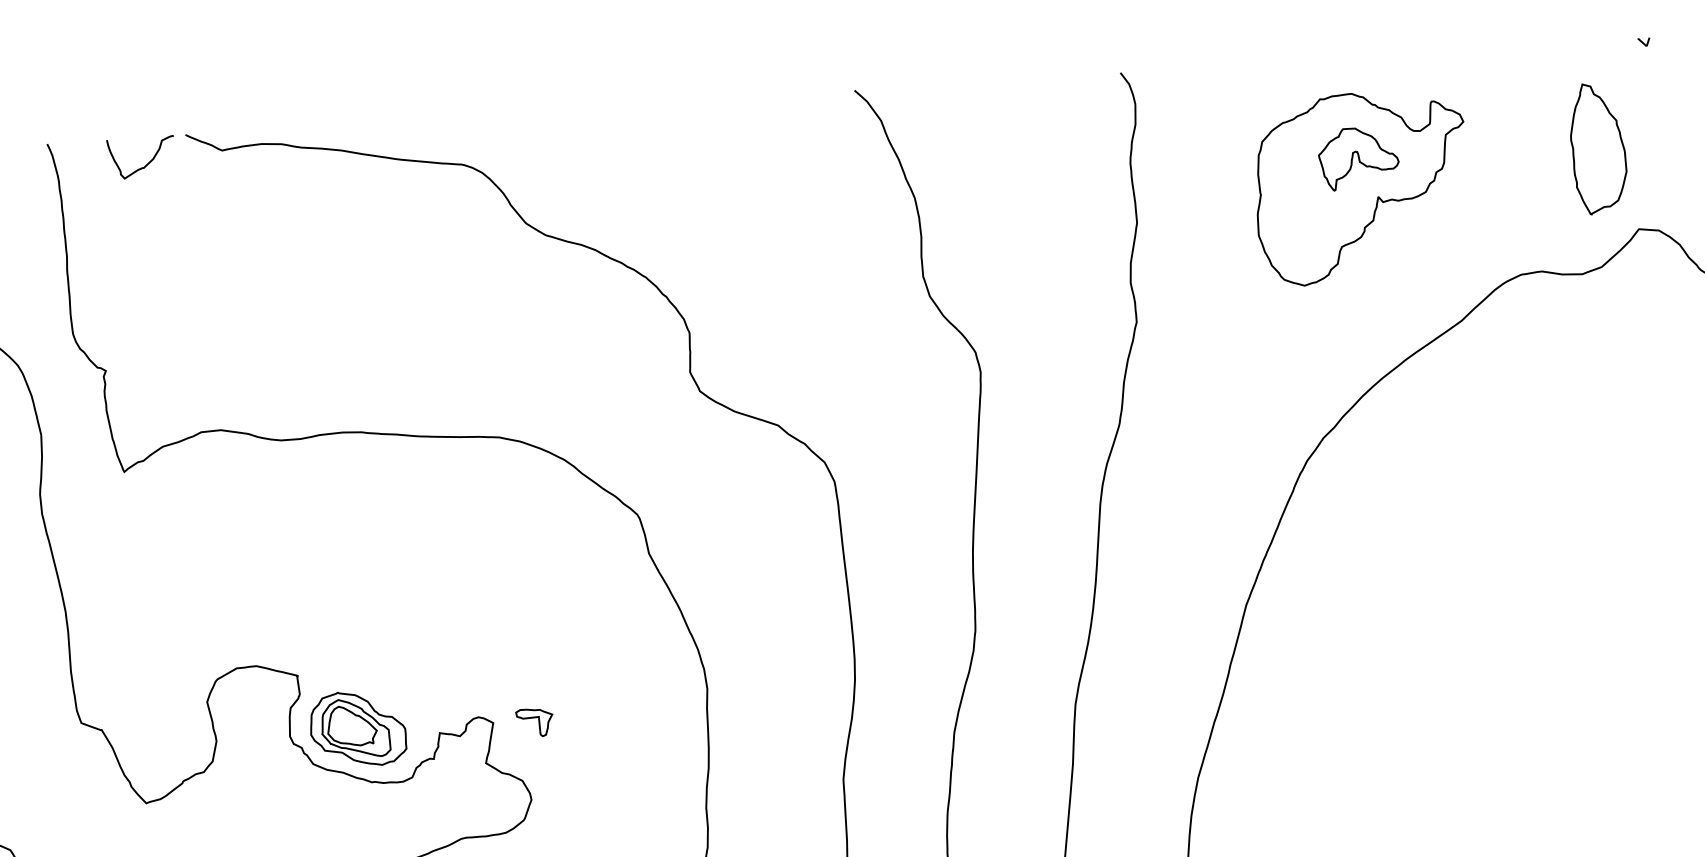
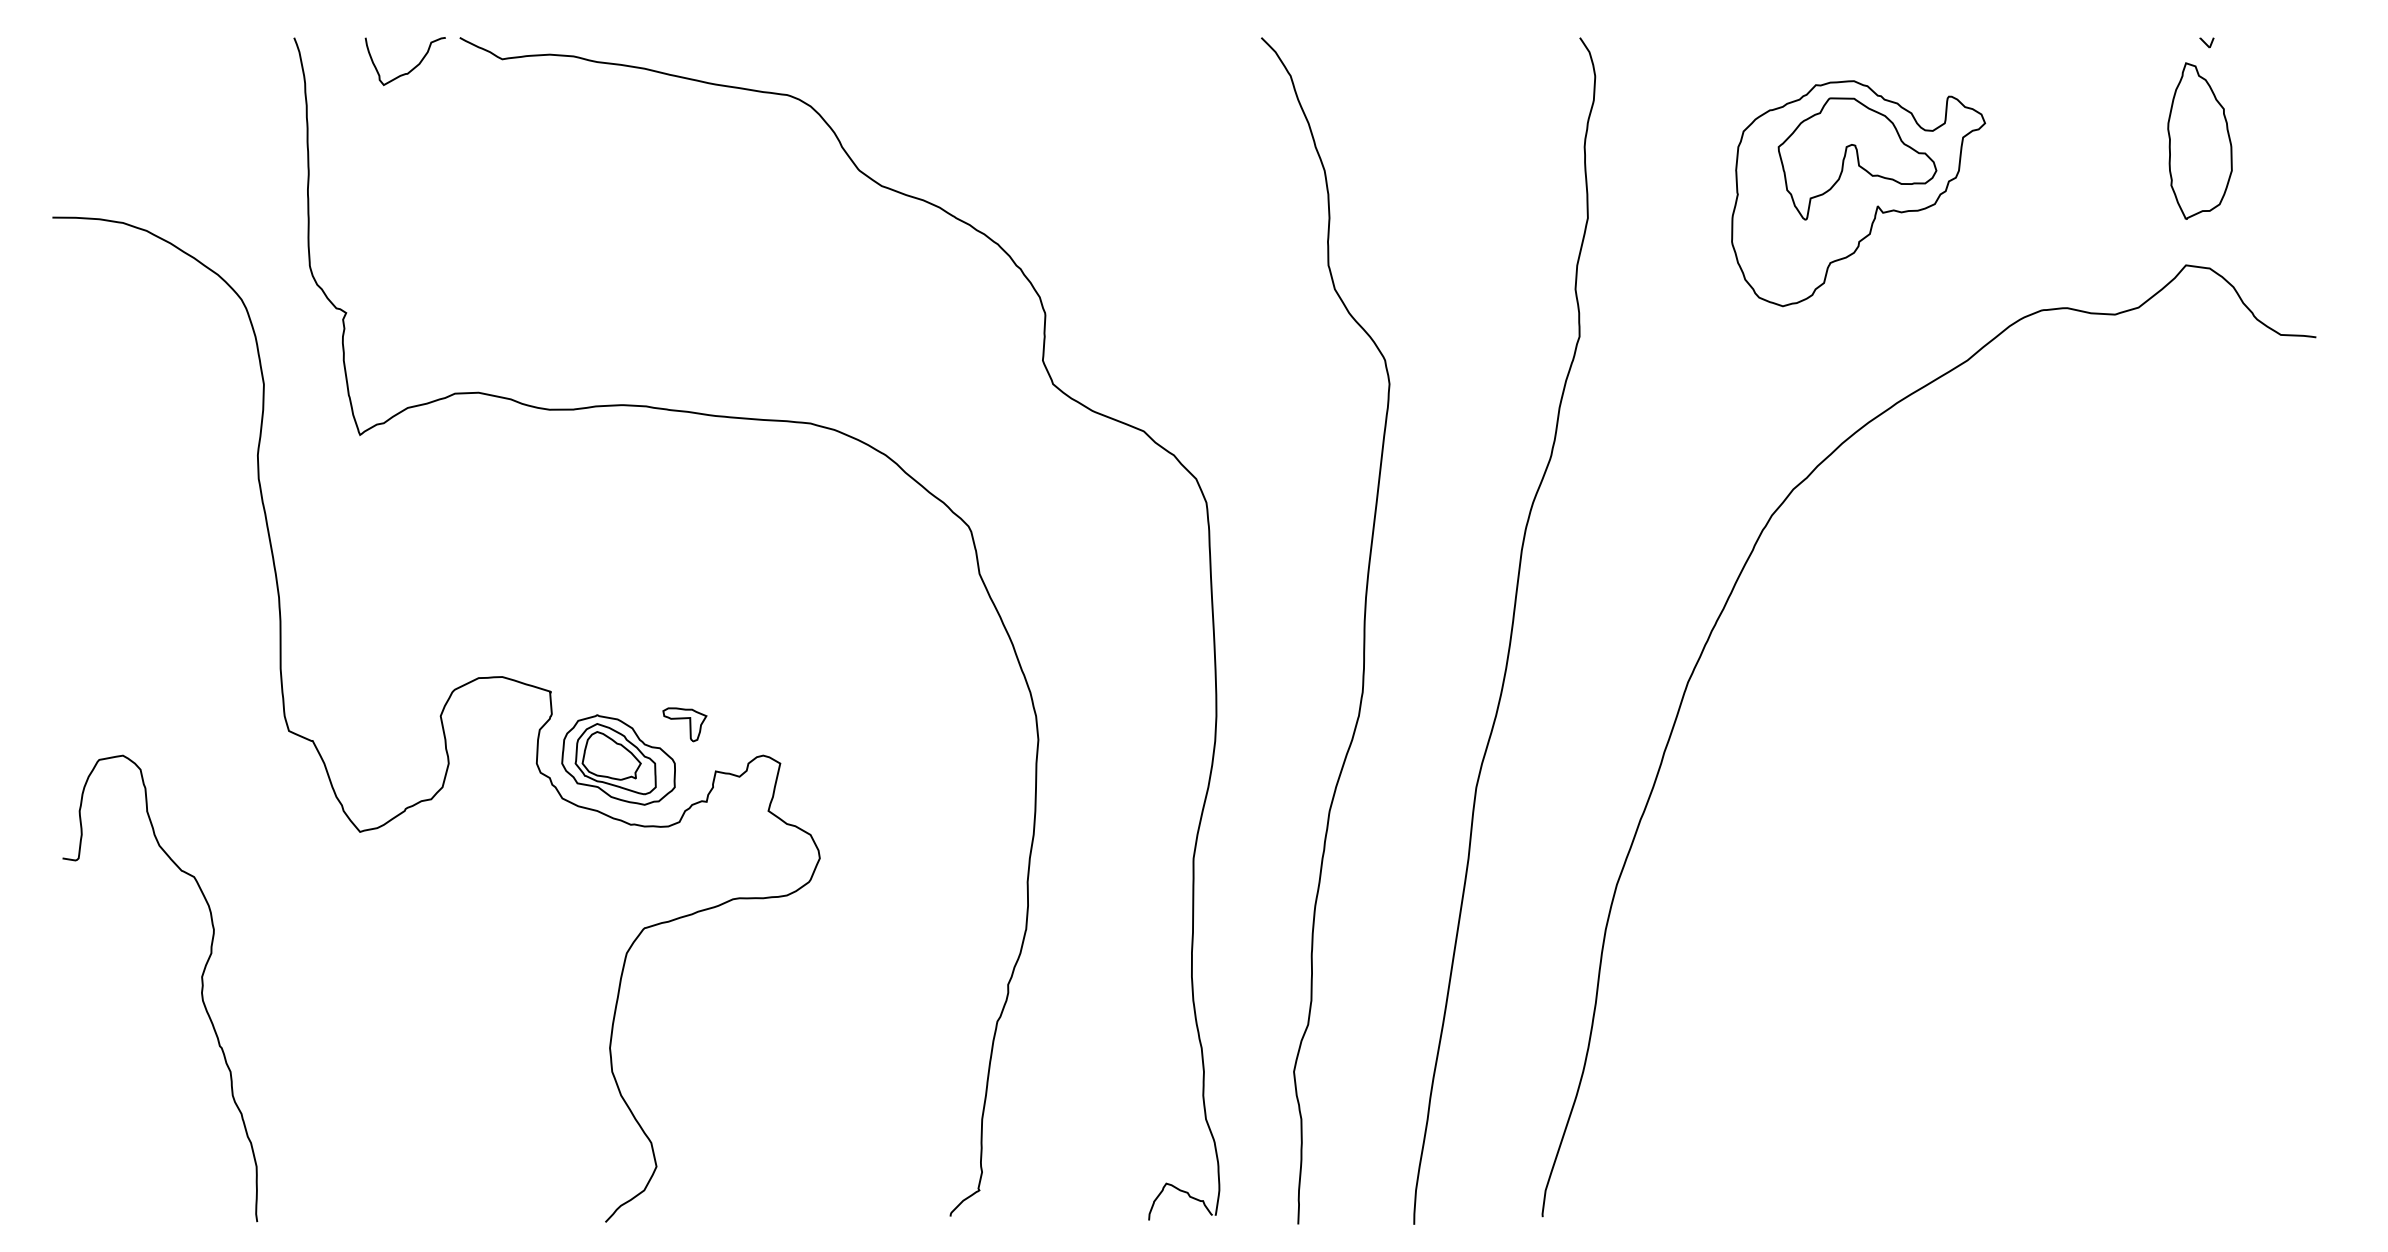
part: (1597, 148) -> (2199, 140), moved
part: (1358, 158) -> (1857, 158), size x1.67
part: (534, 722) -> (684, 724), moved

